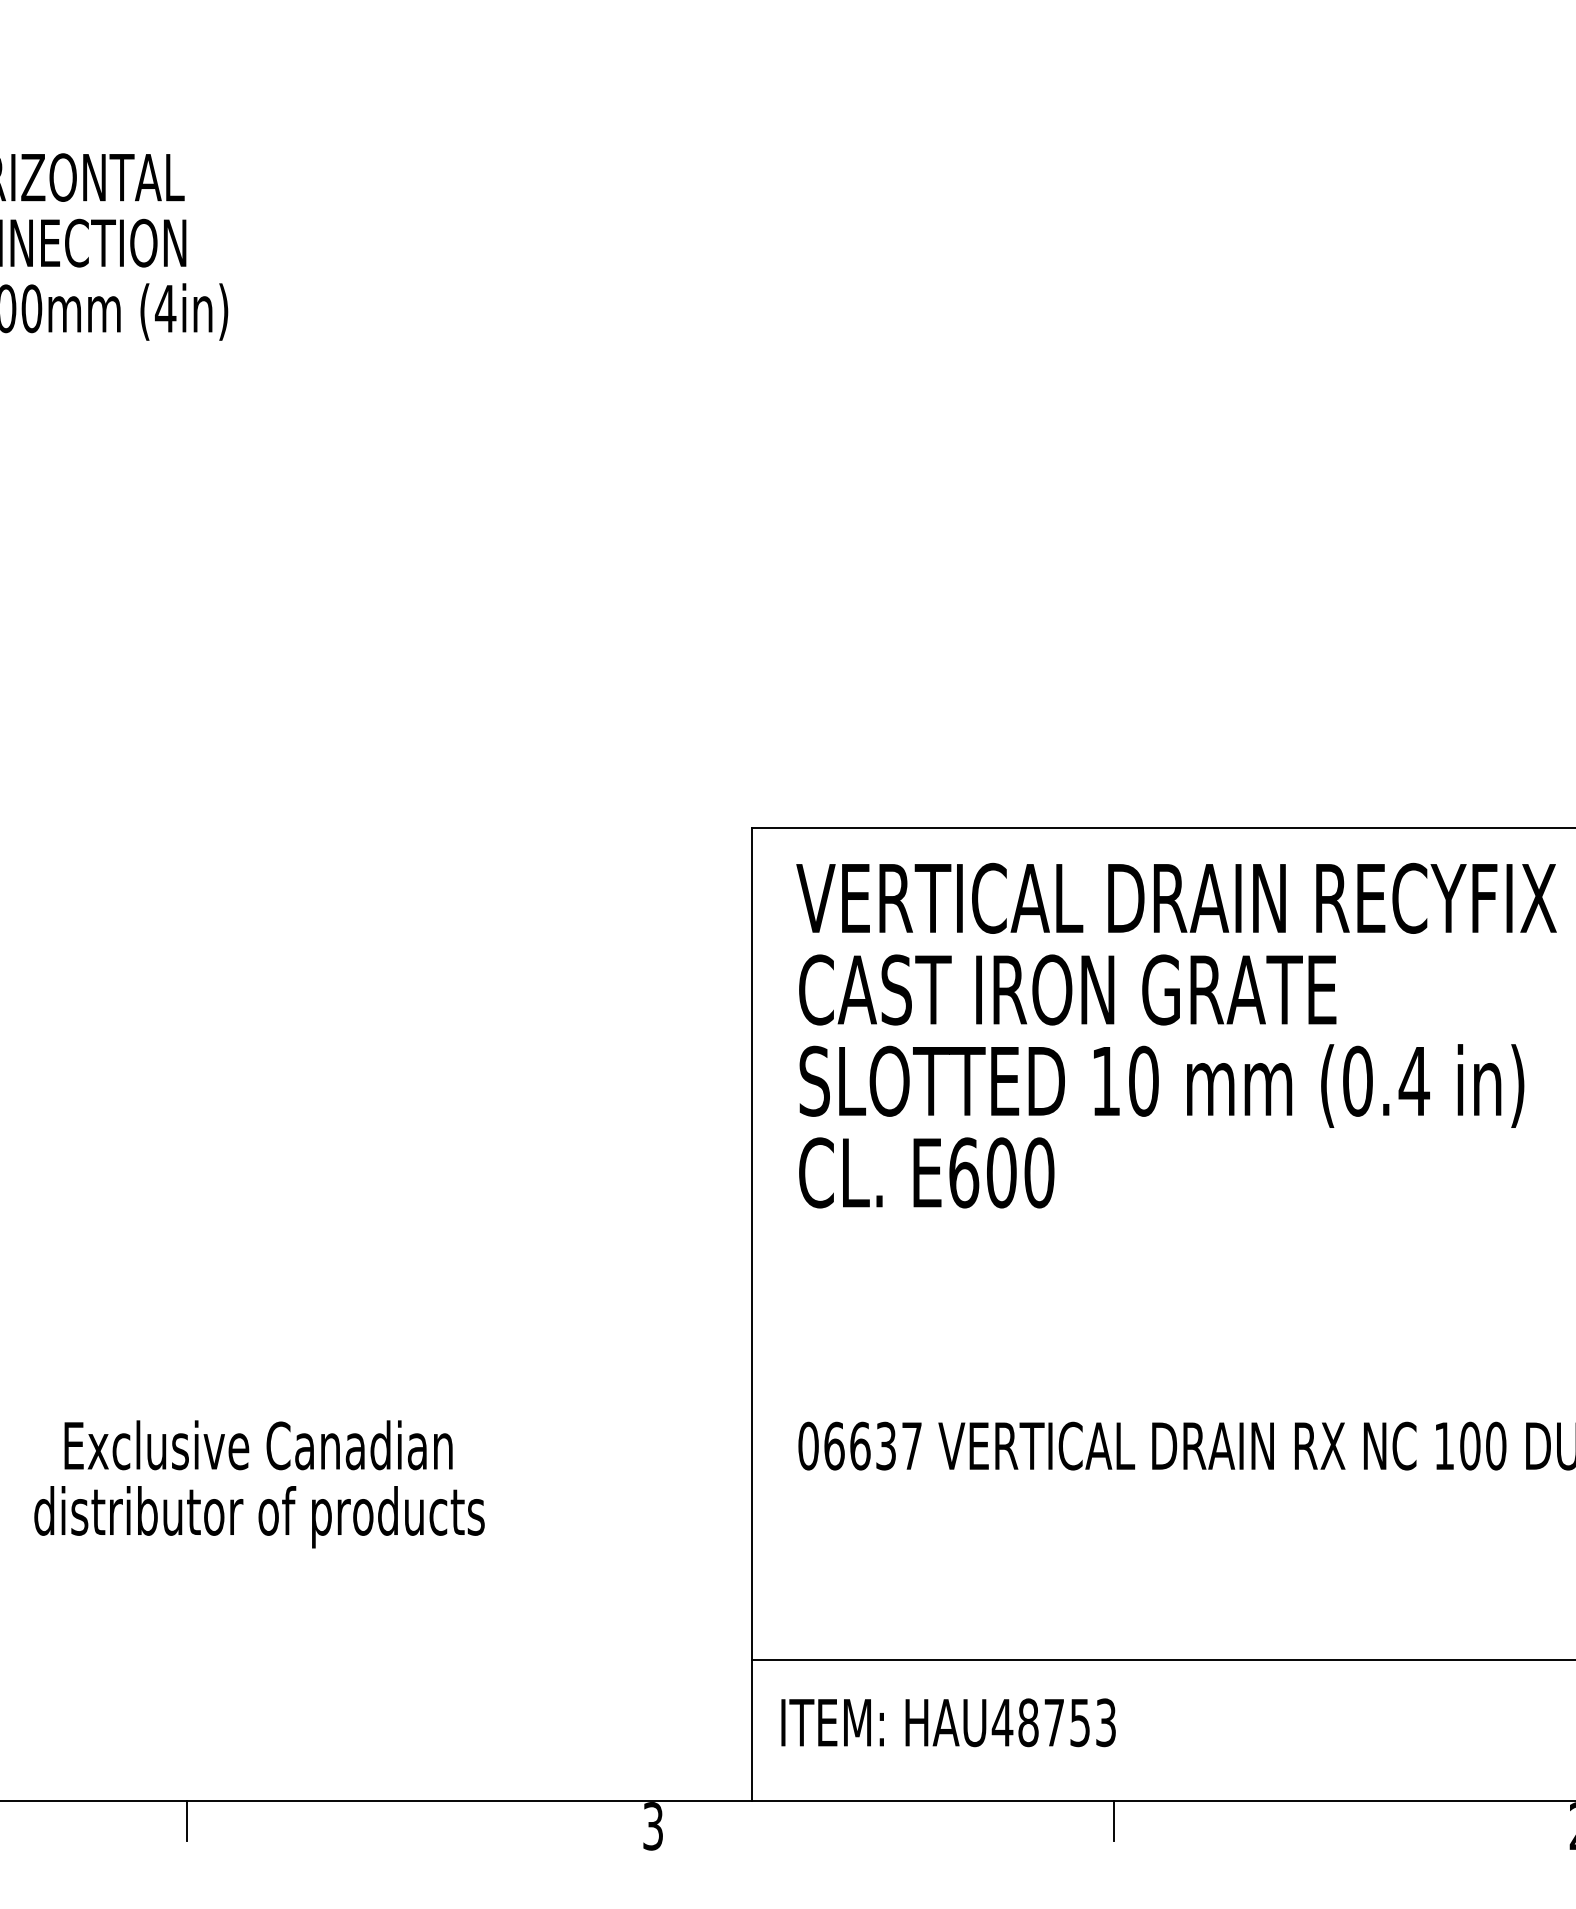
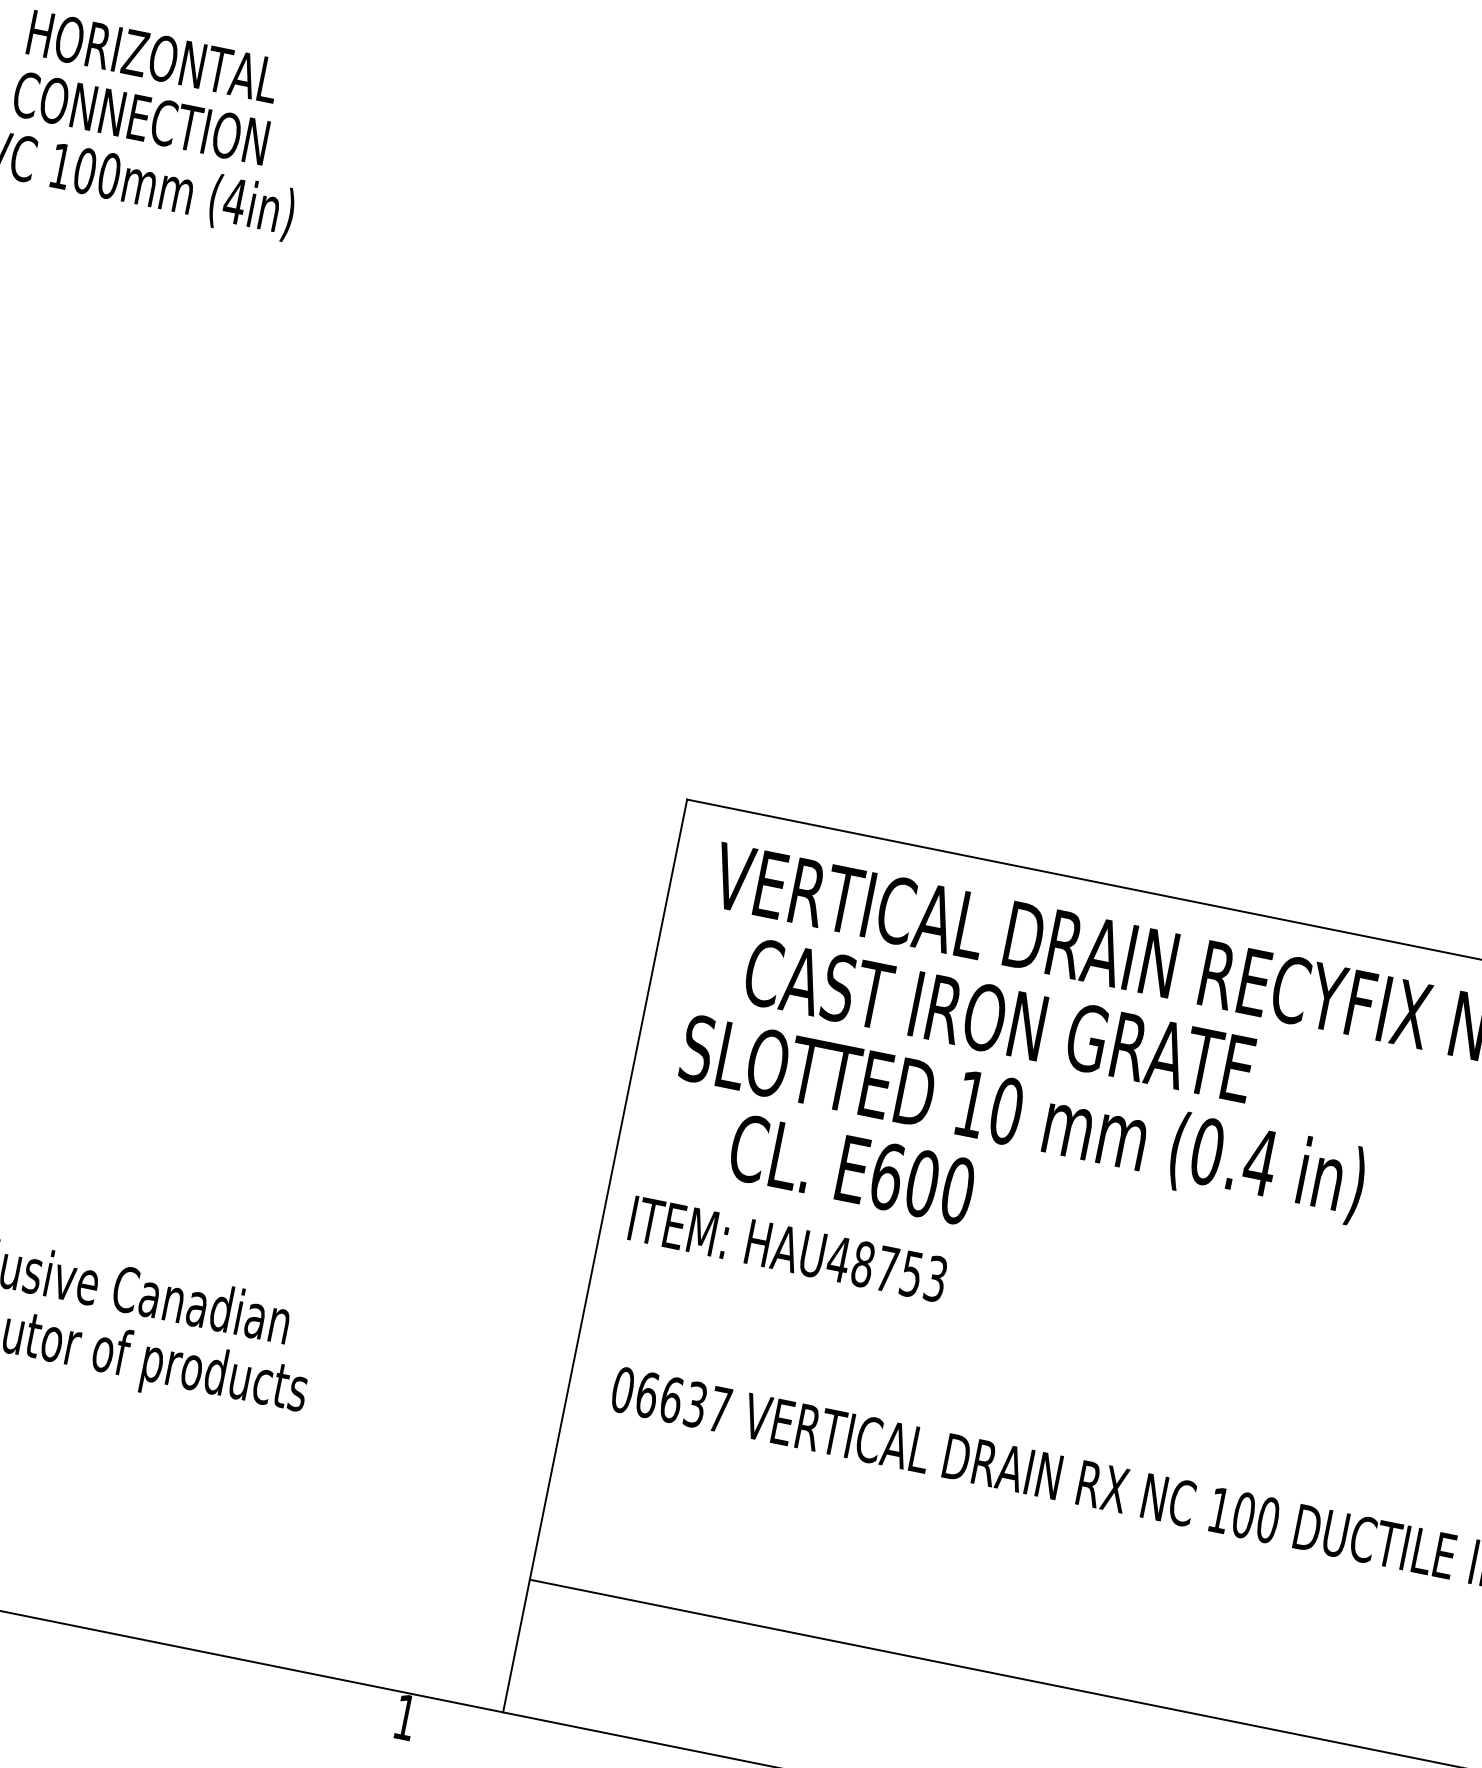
text: (1067, 989) -> (999, 1020), moved
text: (926, 1172) -> (852, 1169), moved
text: (948, 1722) -> (788, 1249), moved
text: (652, 1826) -> (404, 1717), 3 -> 1

